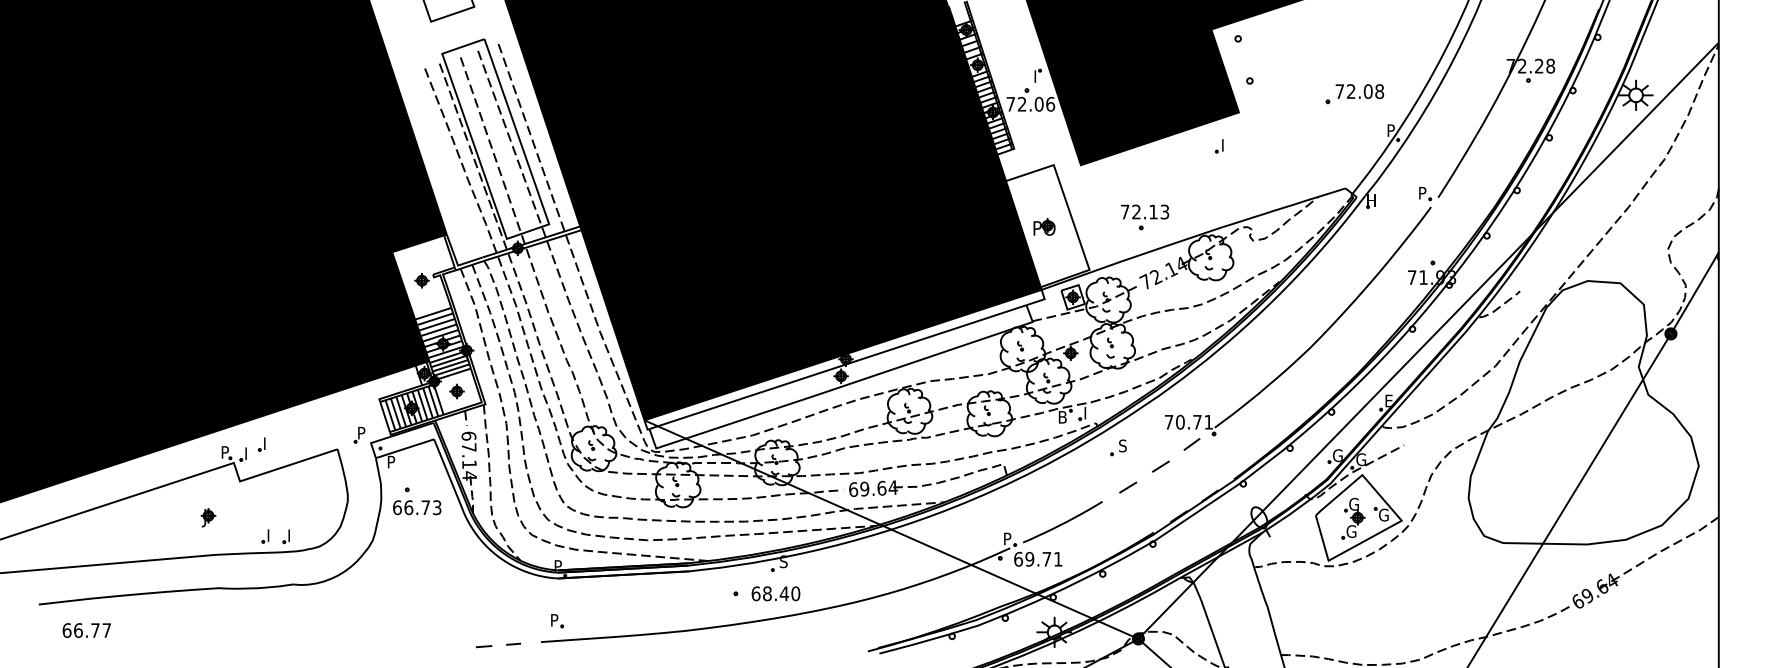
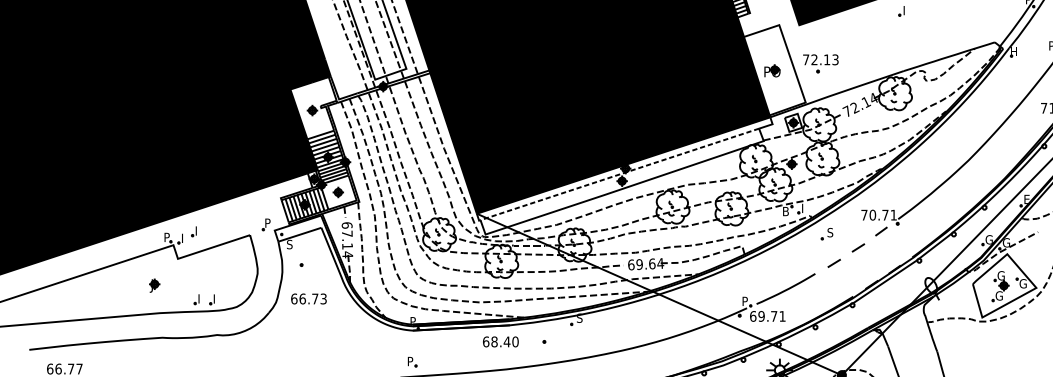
part: (1145, 217) -> (821, 63), moved
line: (837, 367) -> (619, 174), solid -> dashed
text: (391, 461) -> (289, 244), P -> S
text: (417, 507) -> (309, 298), moved
text: (775, 593) -> (500, 341), moved

